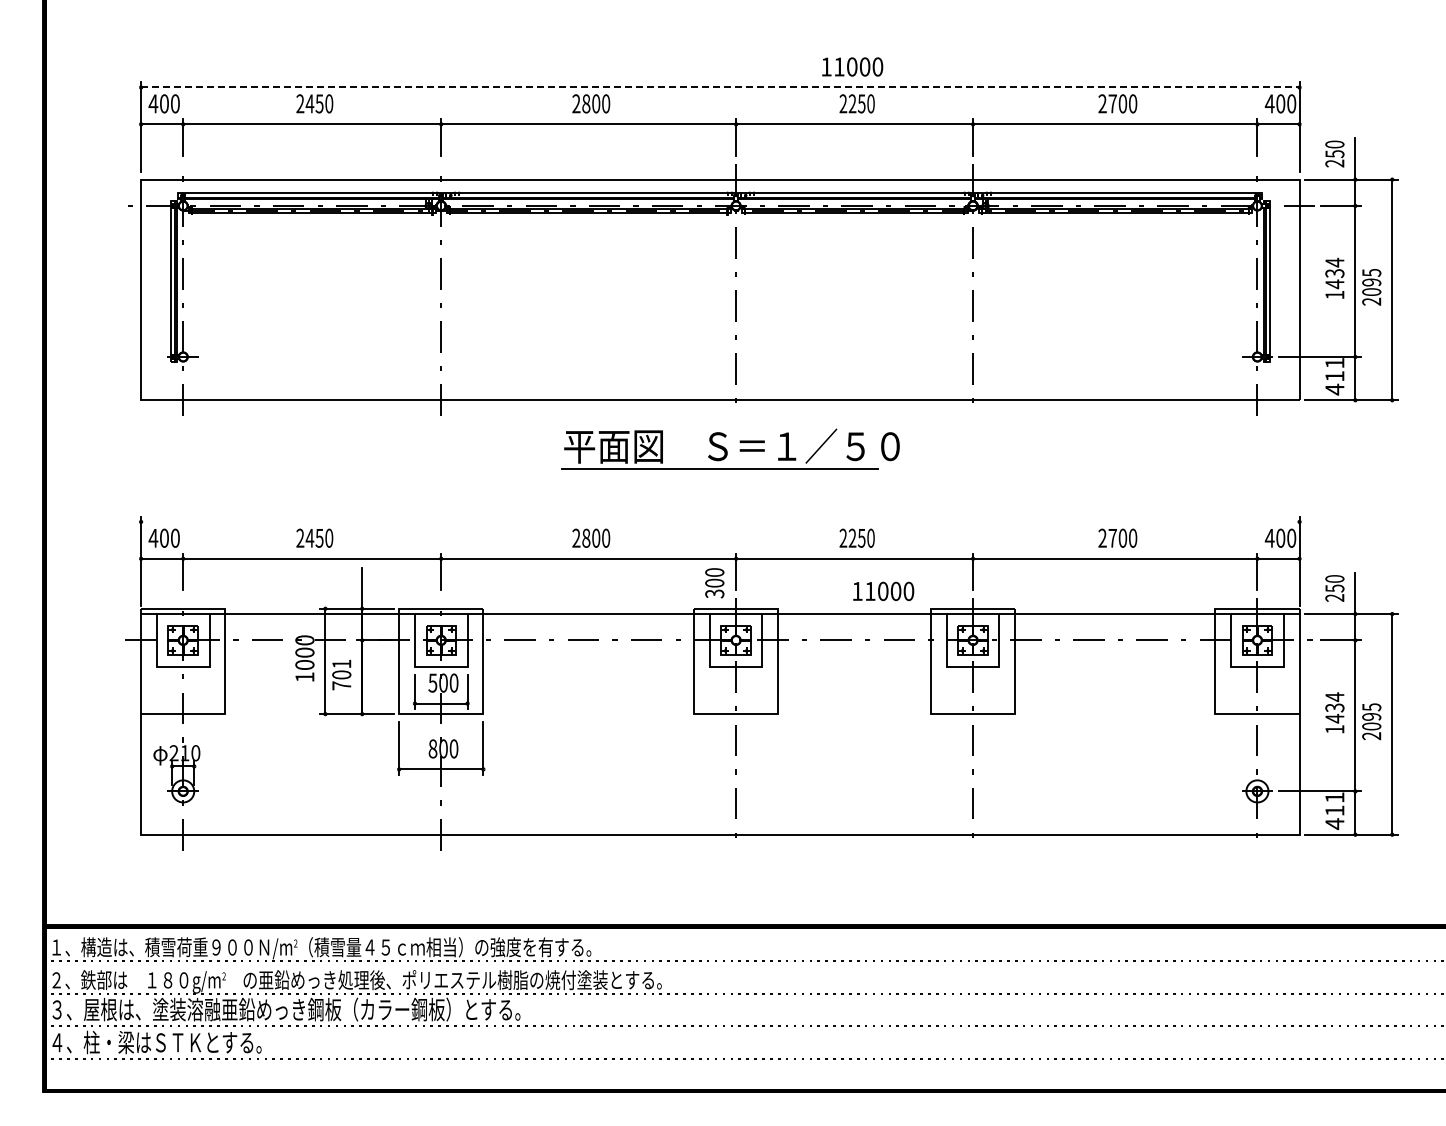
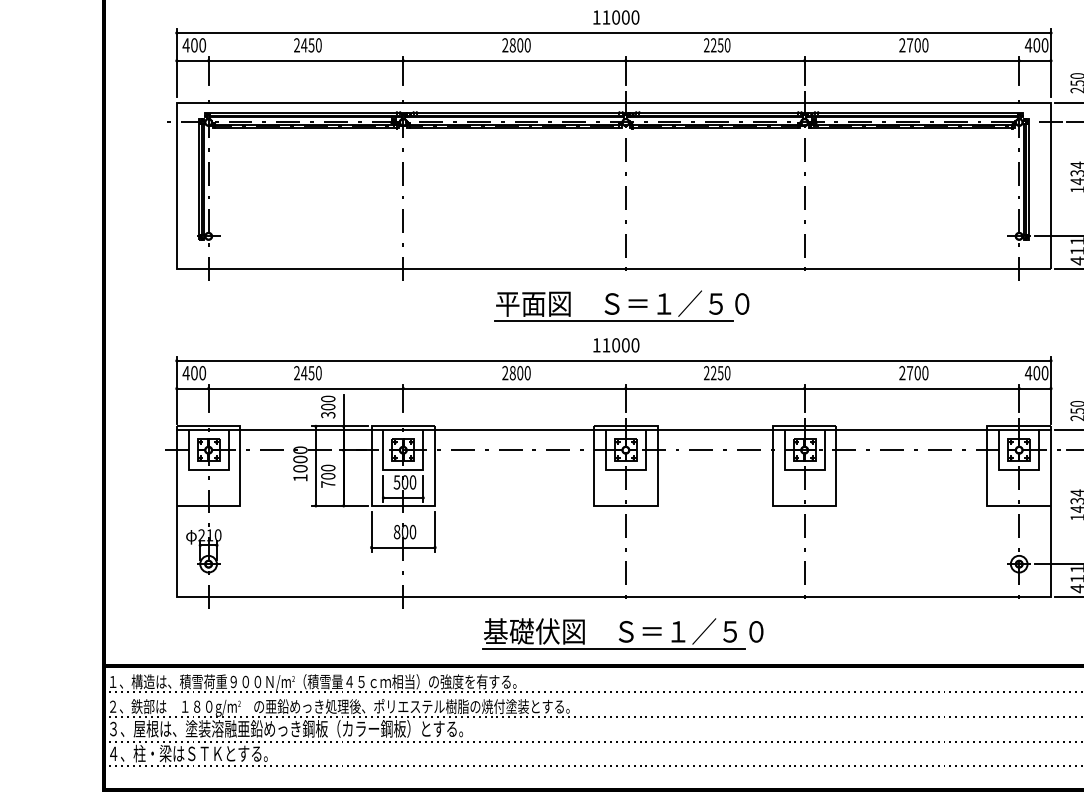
text: (852, 66) -> (616, 17), moved
line: (720, 87) -> (614, 33), dashed -> solid
line: (720, 521) -> (614, 360), added
text: (714, 583) -> (328, 407), moved
text: (883, 590) -> (616, 344), moved
text: (341, 663) -> (328, 467), 701 -> 700
part: (732, 883) -> (623, 633), added

